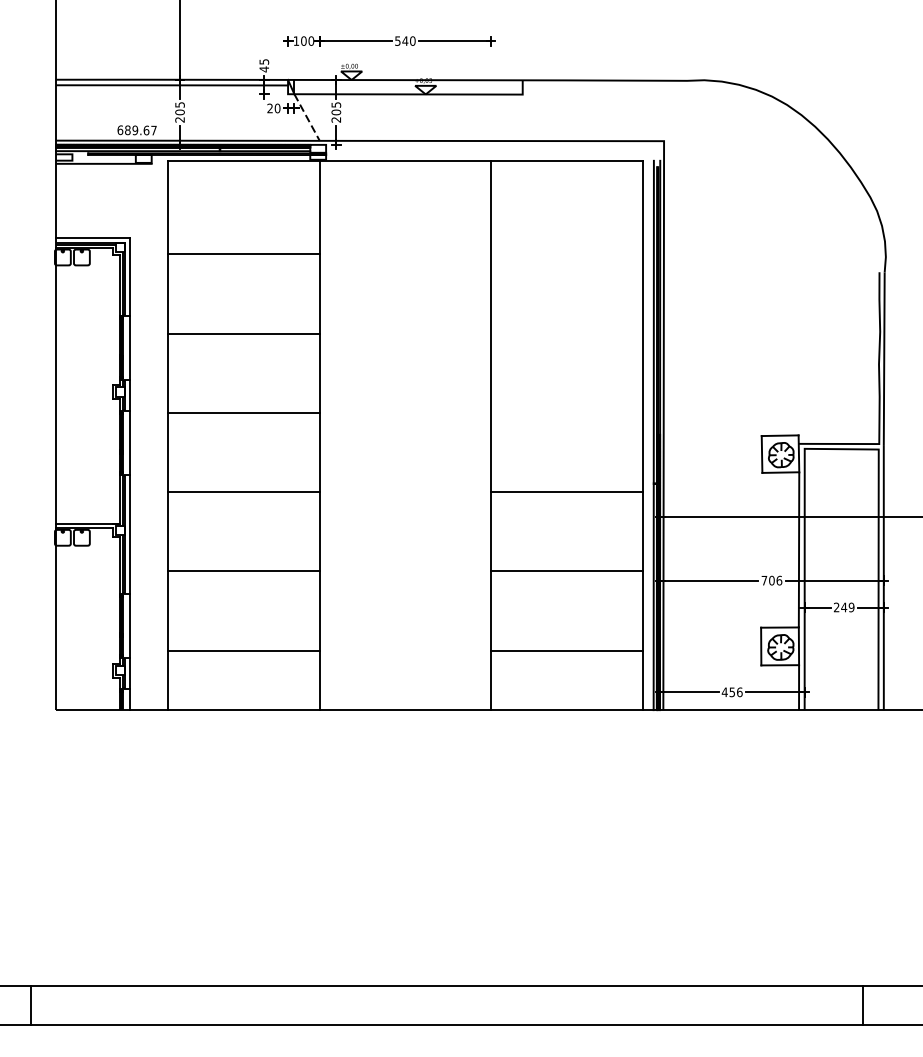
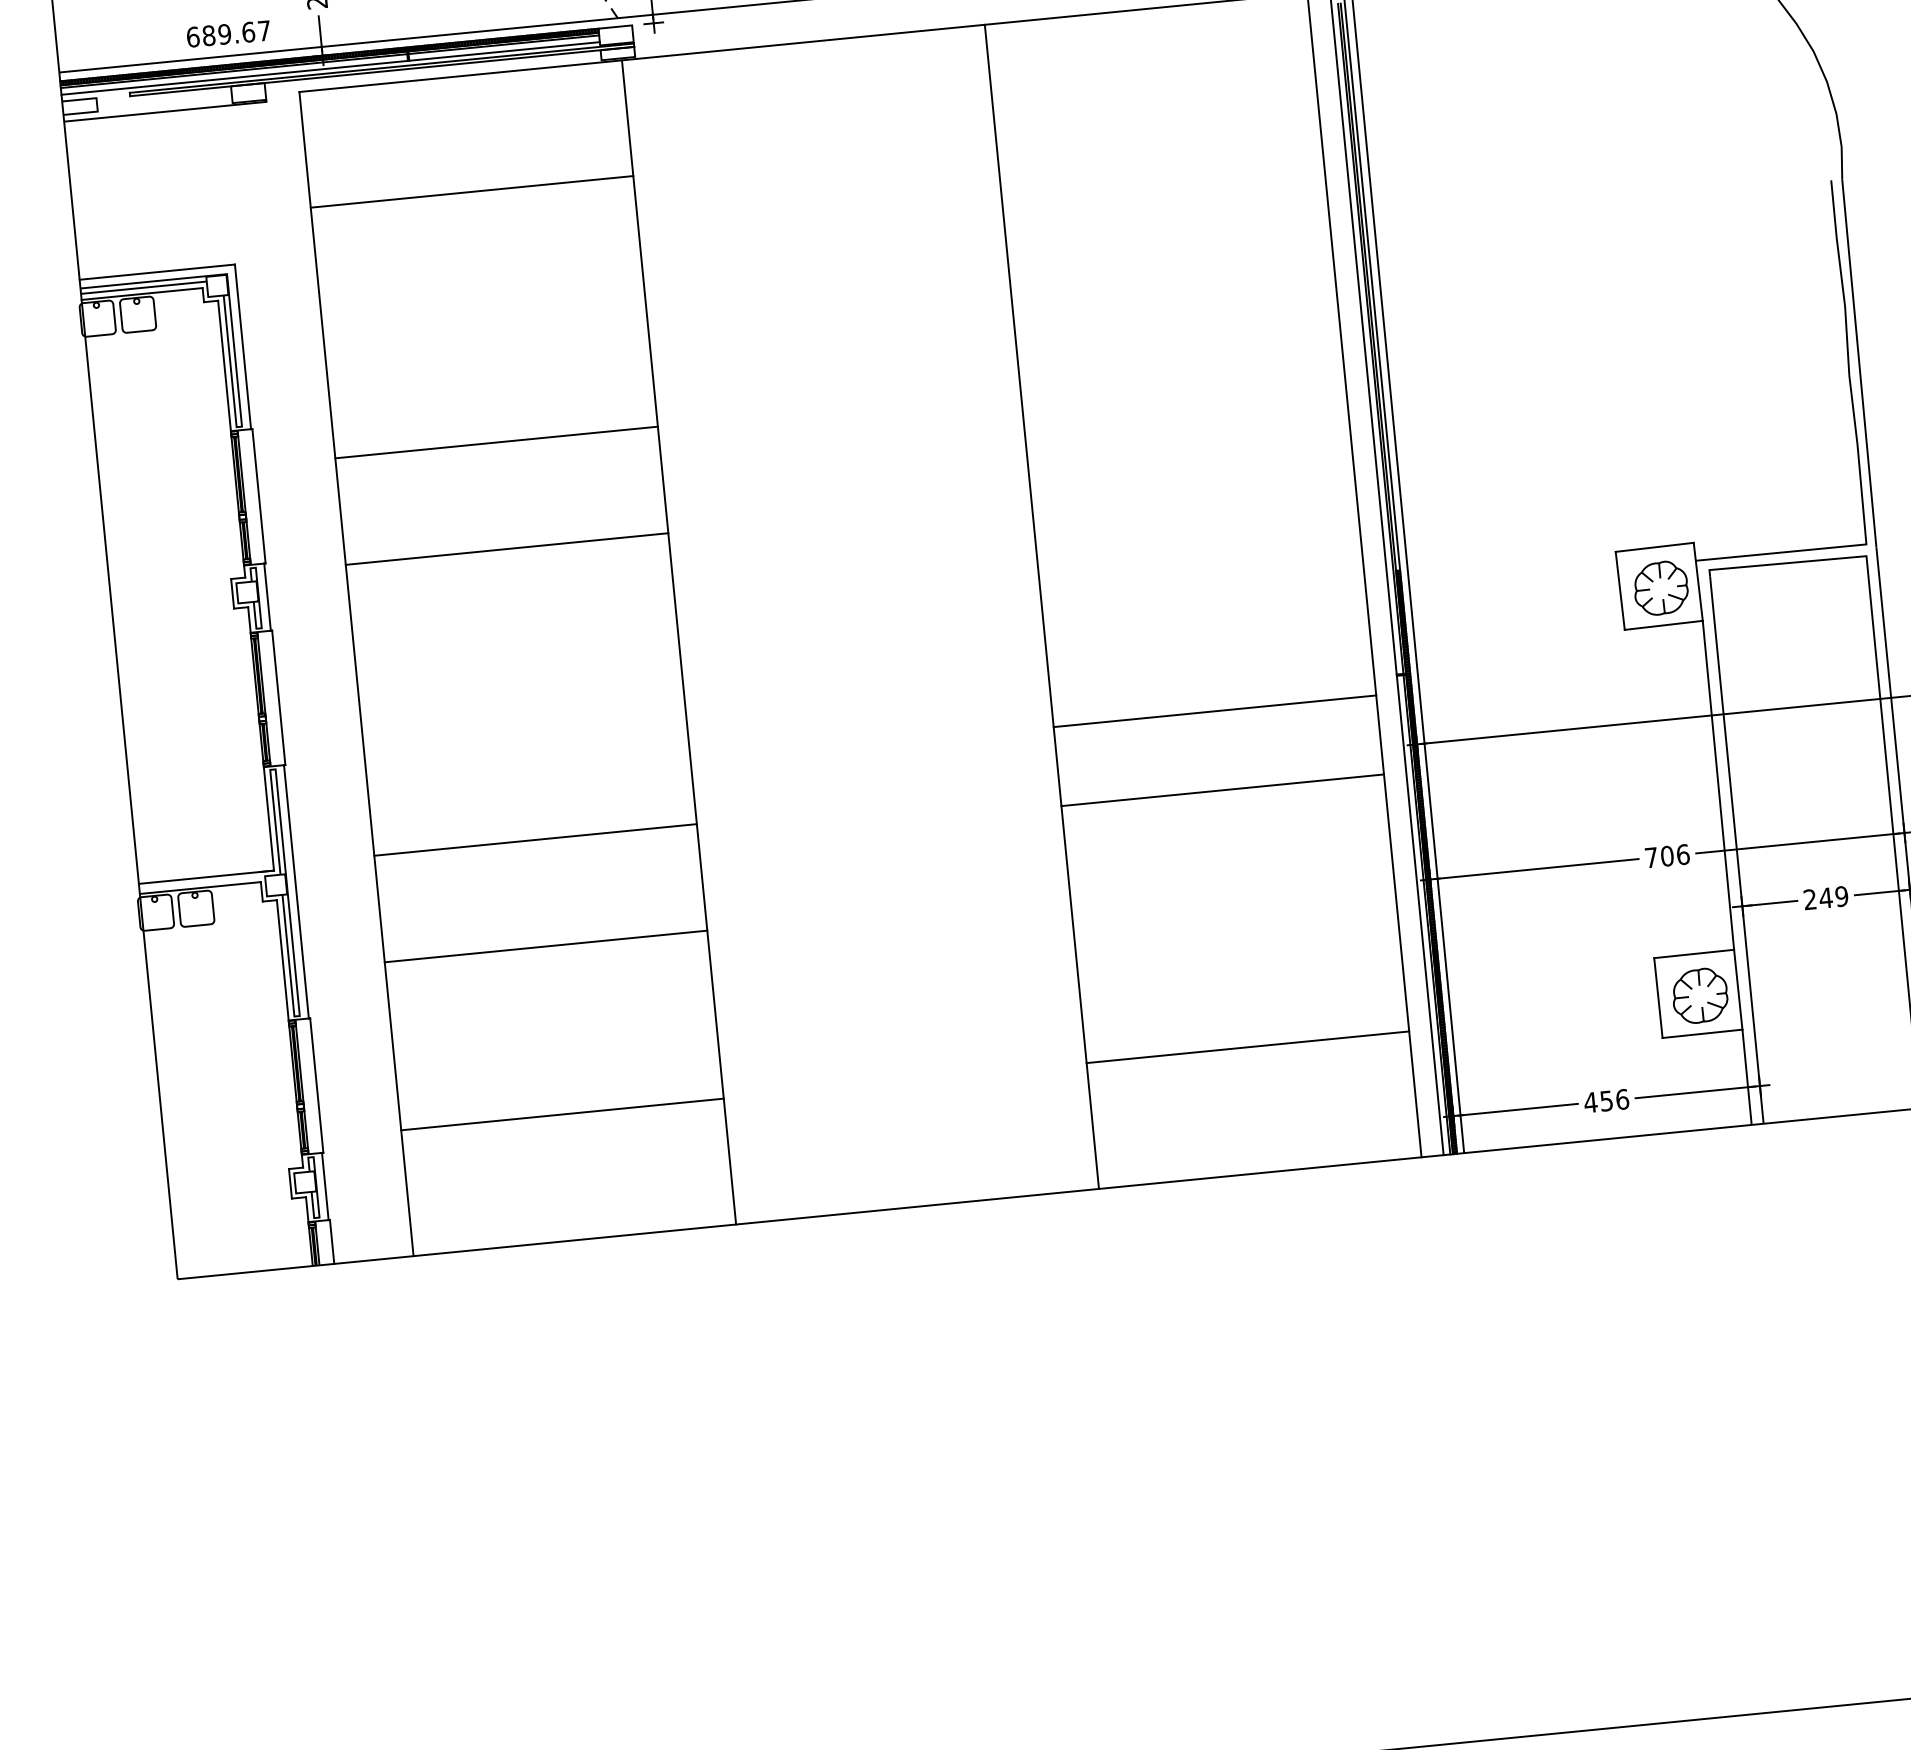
line: (243, 254) -> (471, 192), moved
line: (243, 412) -> (506, 548), moved
line: (243, 492) -> (535, 840), moved
line: (567, 571) -> (1223, 790), moved

